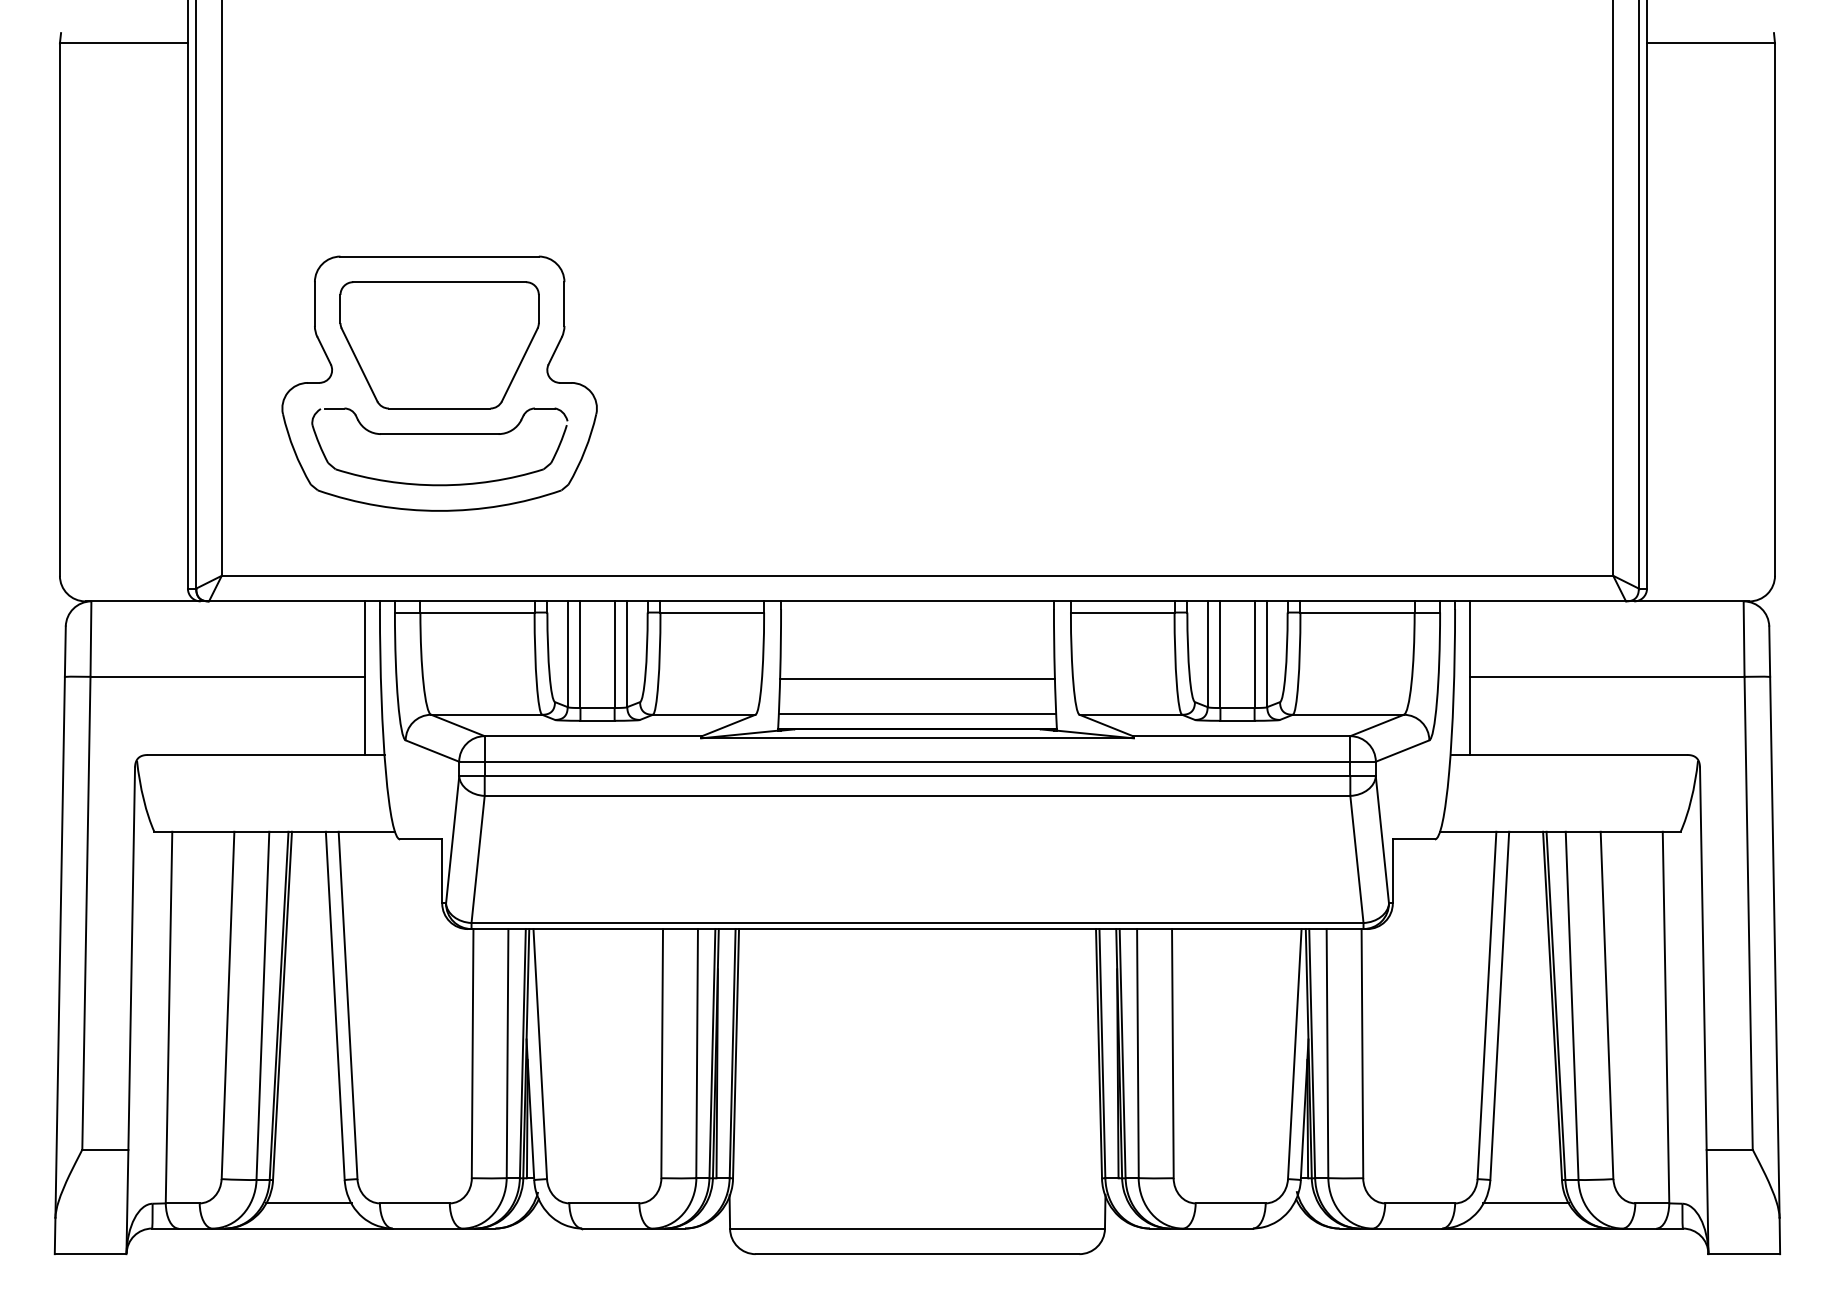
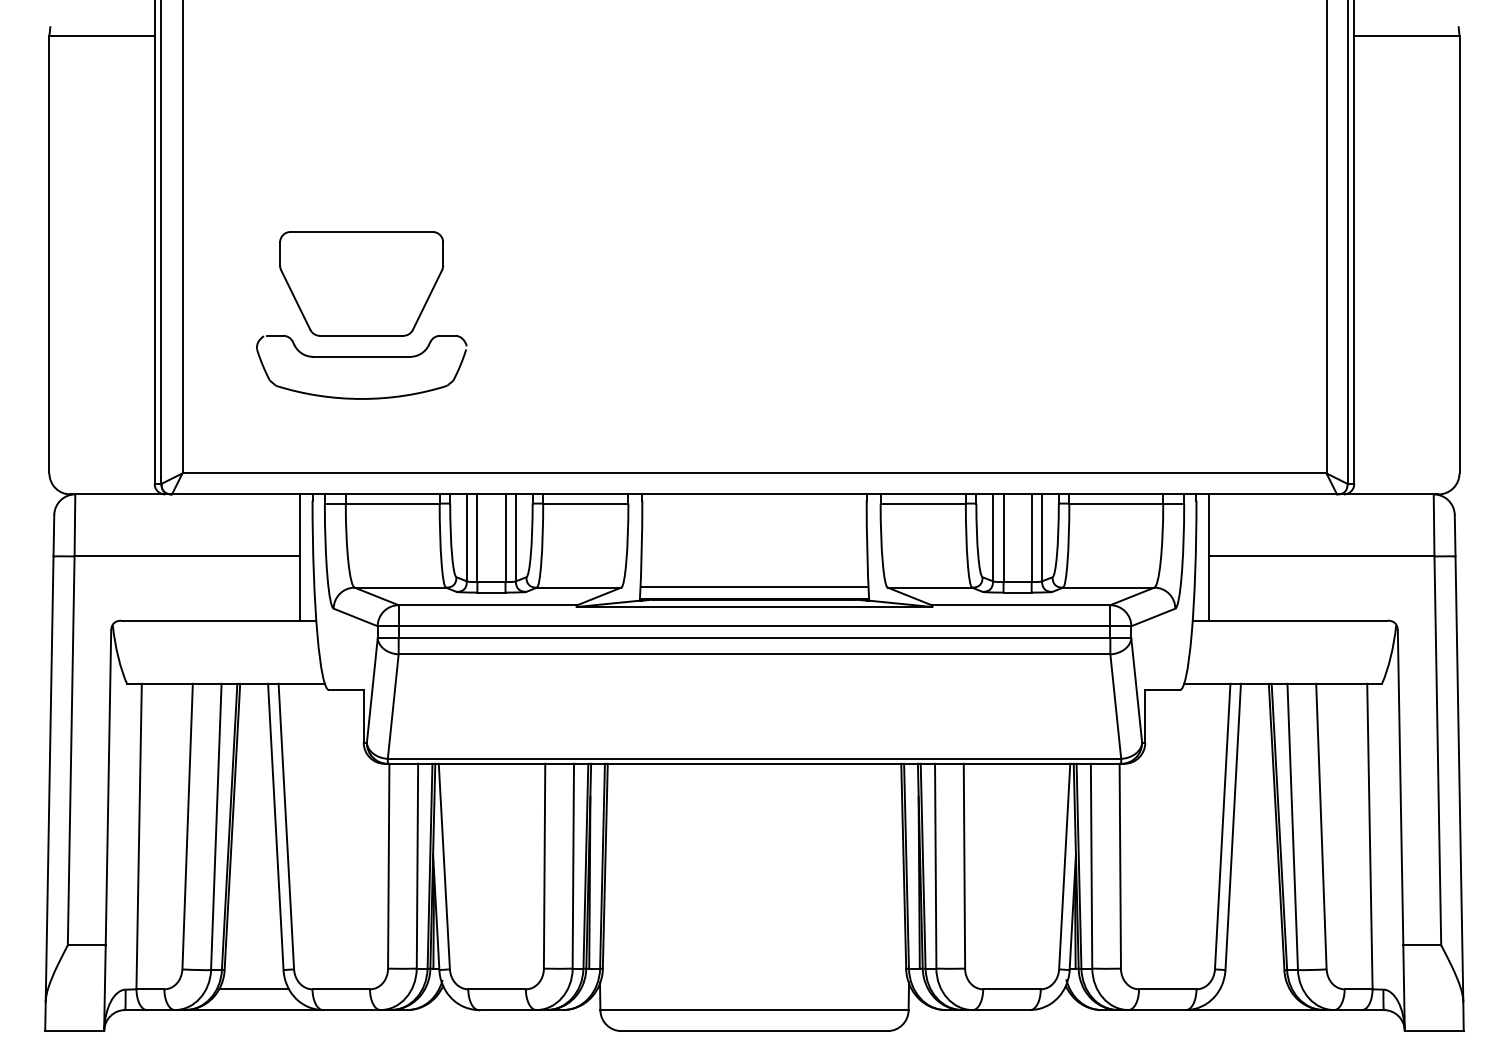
part: (439, 383) -> (361, 315), removed
line: (917, 679) -> (754, 558), removed
line: (1525, 1203) -> (1254, 989), removed

